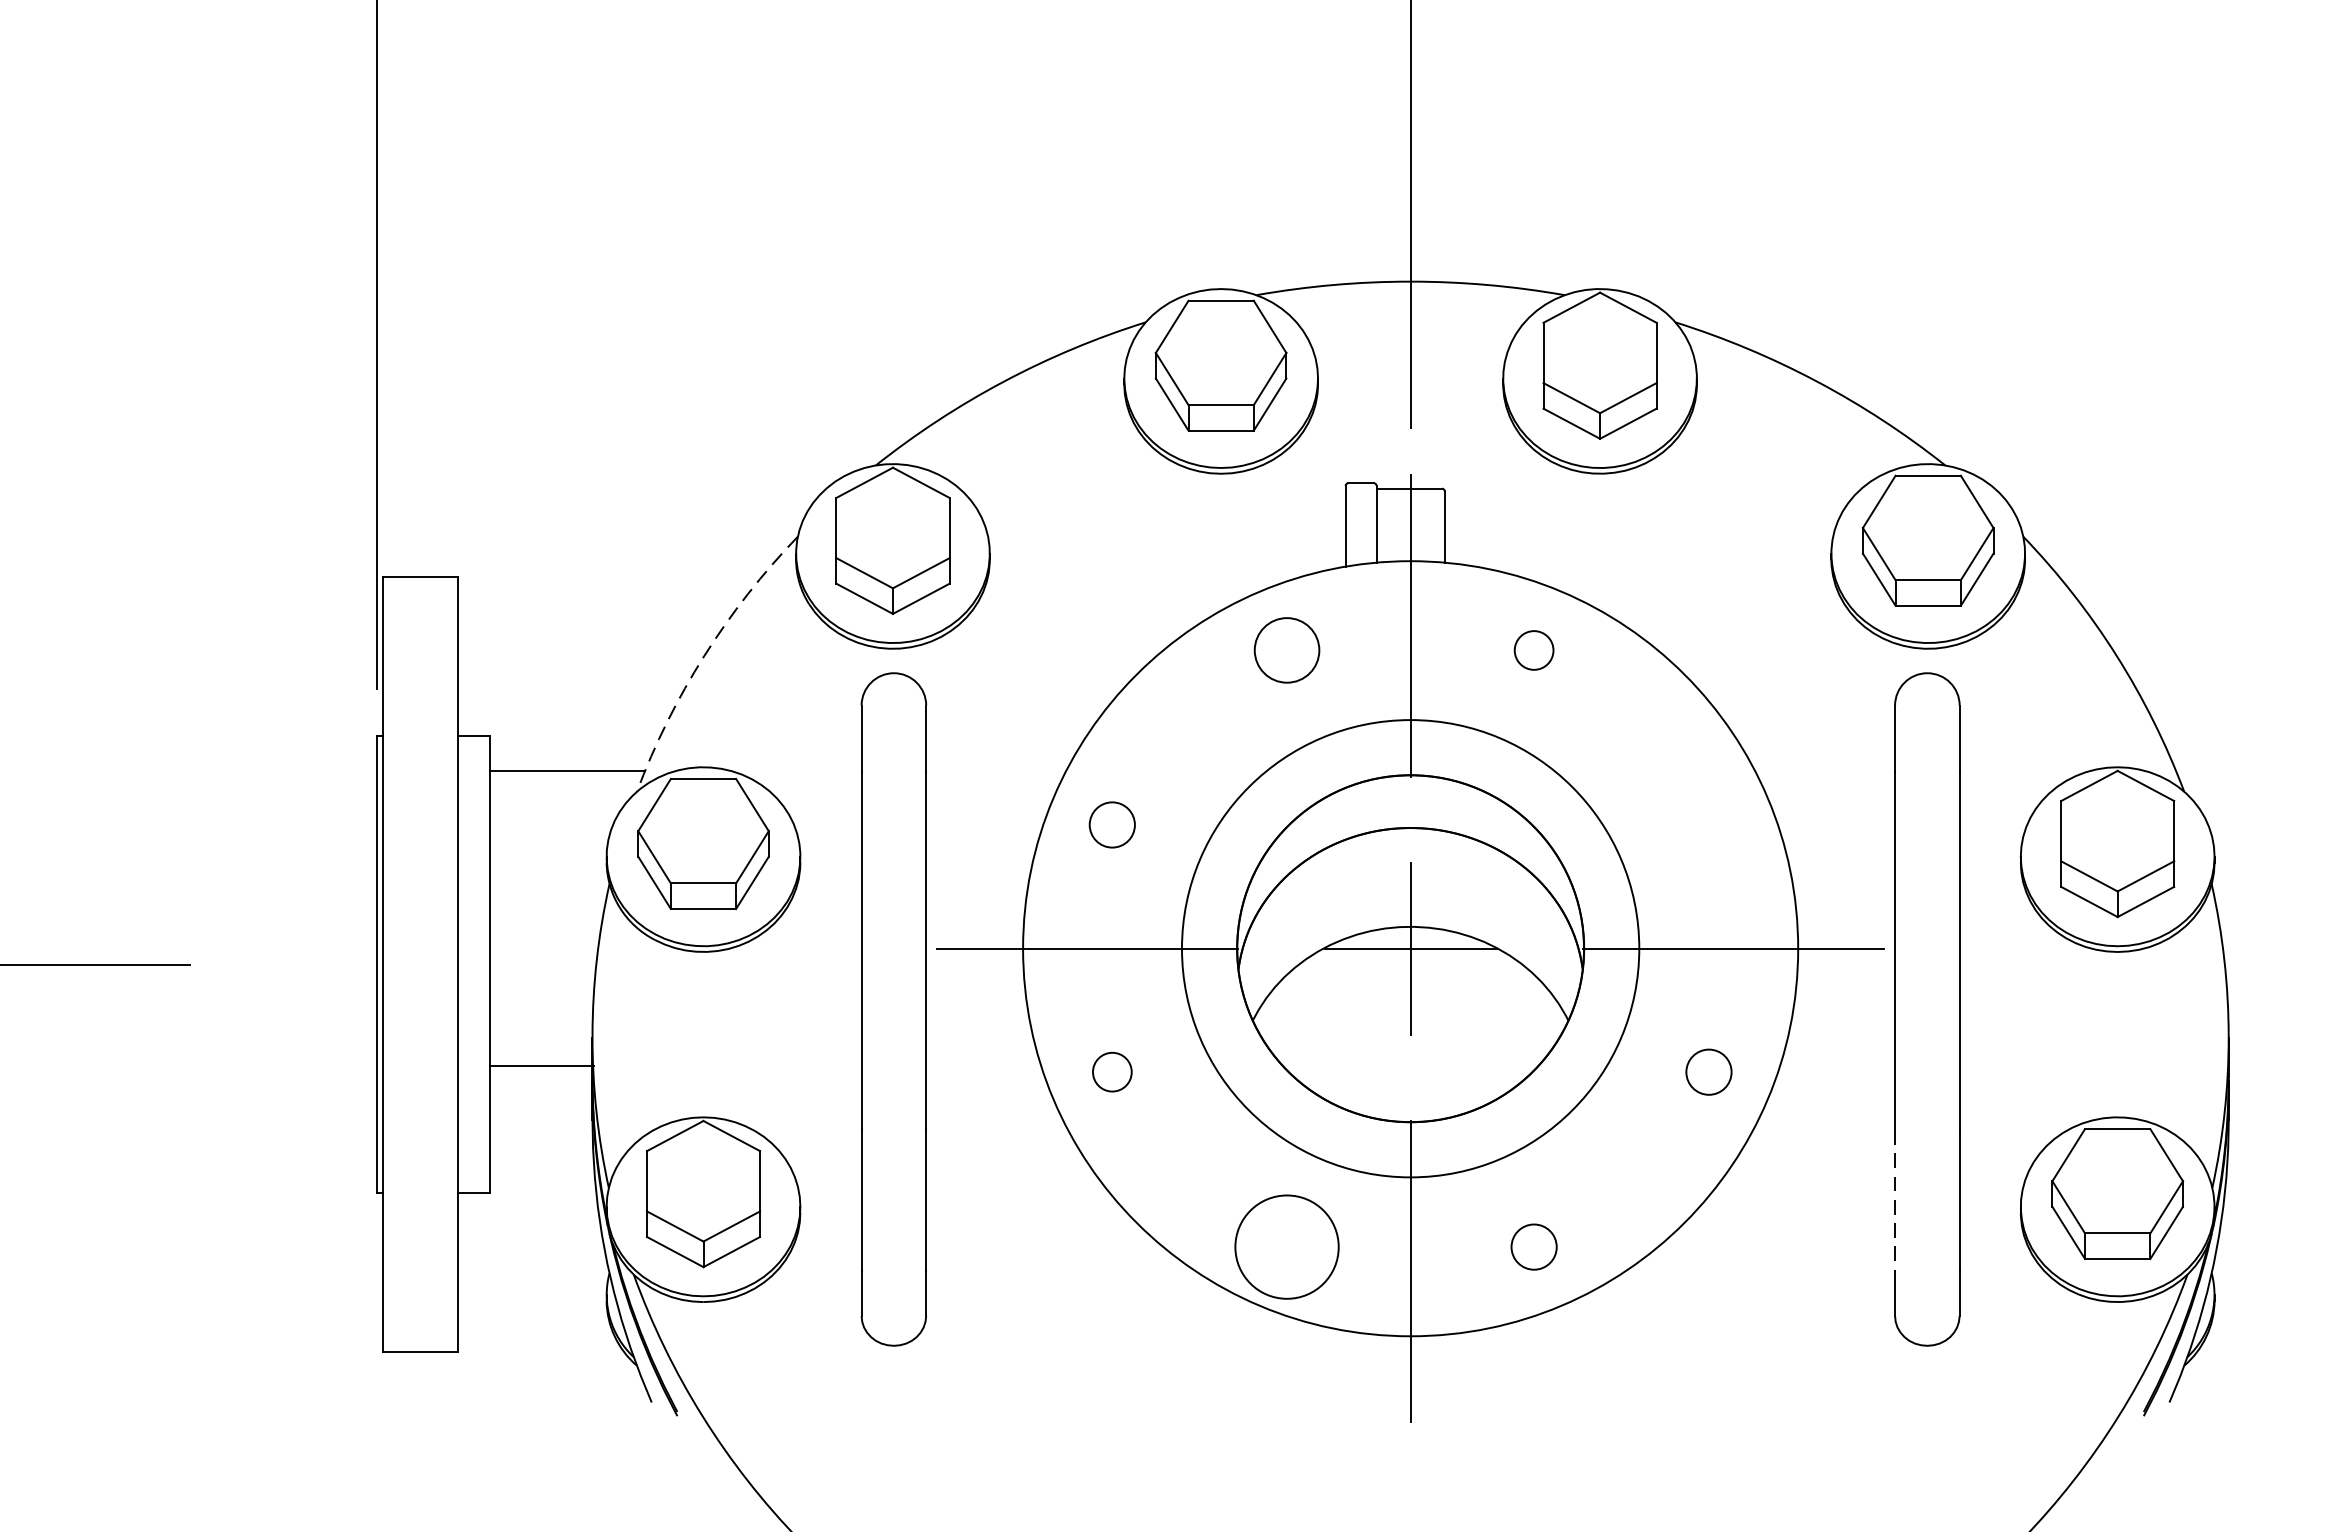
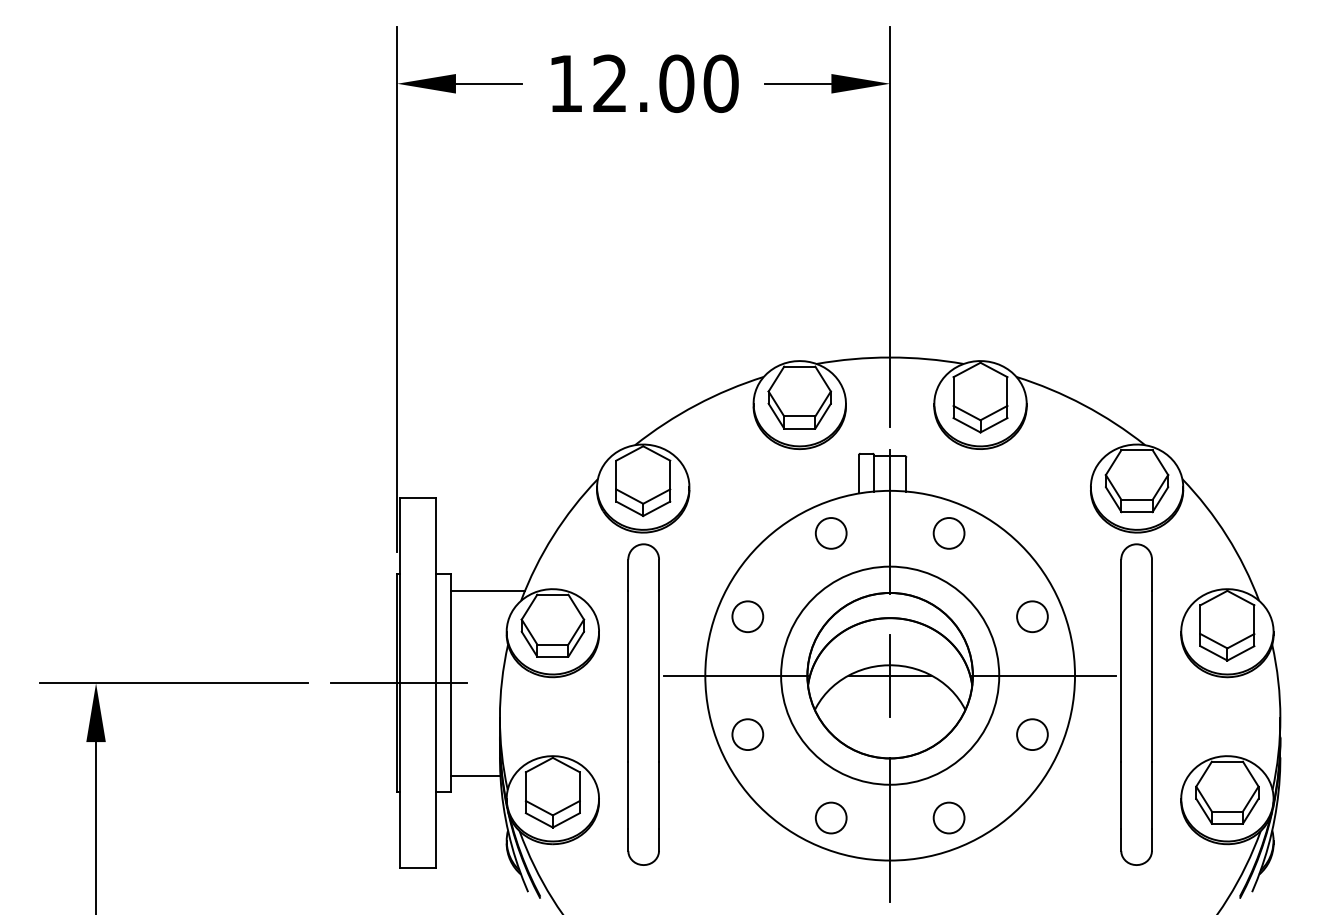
circle: (1532, 650) -> (948, 533), size x1.67
arc: (704, 656) -> (553, 536), dashed -> solid
circle: (1111, 824) -> (747, 616), size x1.43
circle: (1709, 824) -> (1032, 616), added
line: (379, 965) -> (398, 683), added
line: (541, 1065) -> (475, 775), moved
circle: (1111, 1071) -> (747, 734), size x1.67
circle: (1709, 1071) -> (1032, 734), size x1.43
line: (1895, 1199) -> (1121, 795), dashed -> solid
circle: (1285, 1245) -> (830, 817), size x0.62
circle: (1532, 1245) -> (948, 817), size x1.43

